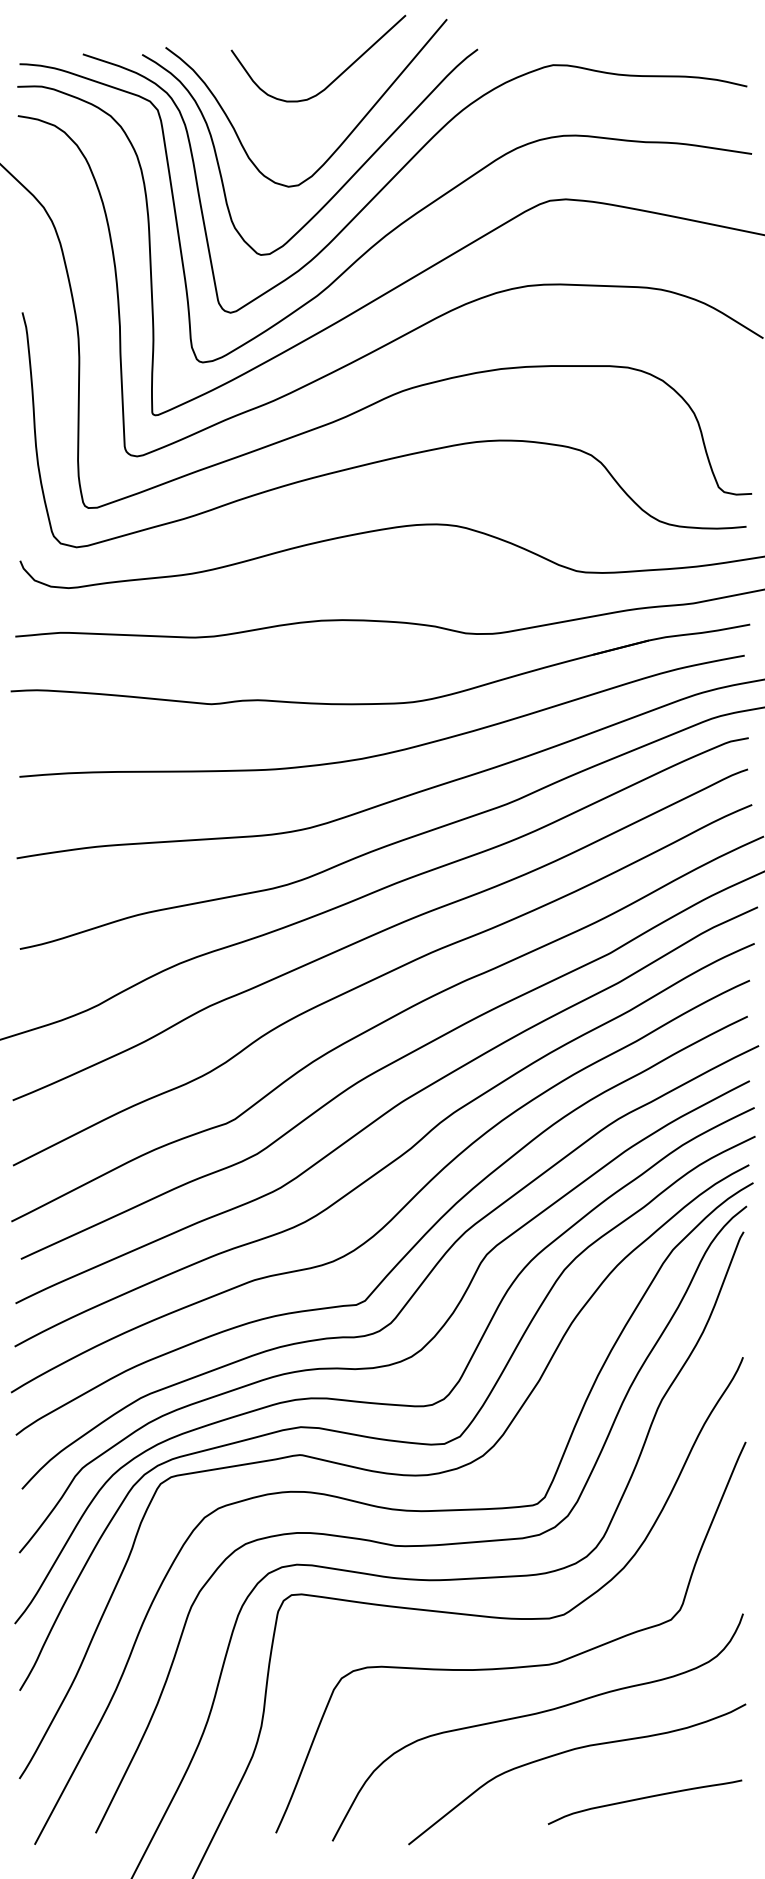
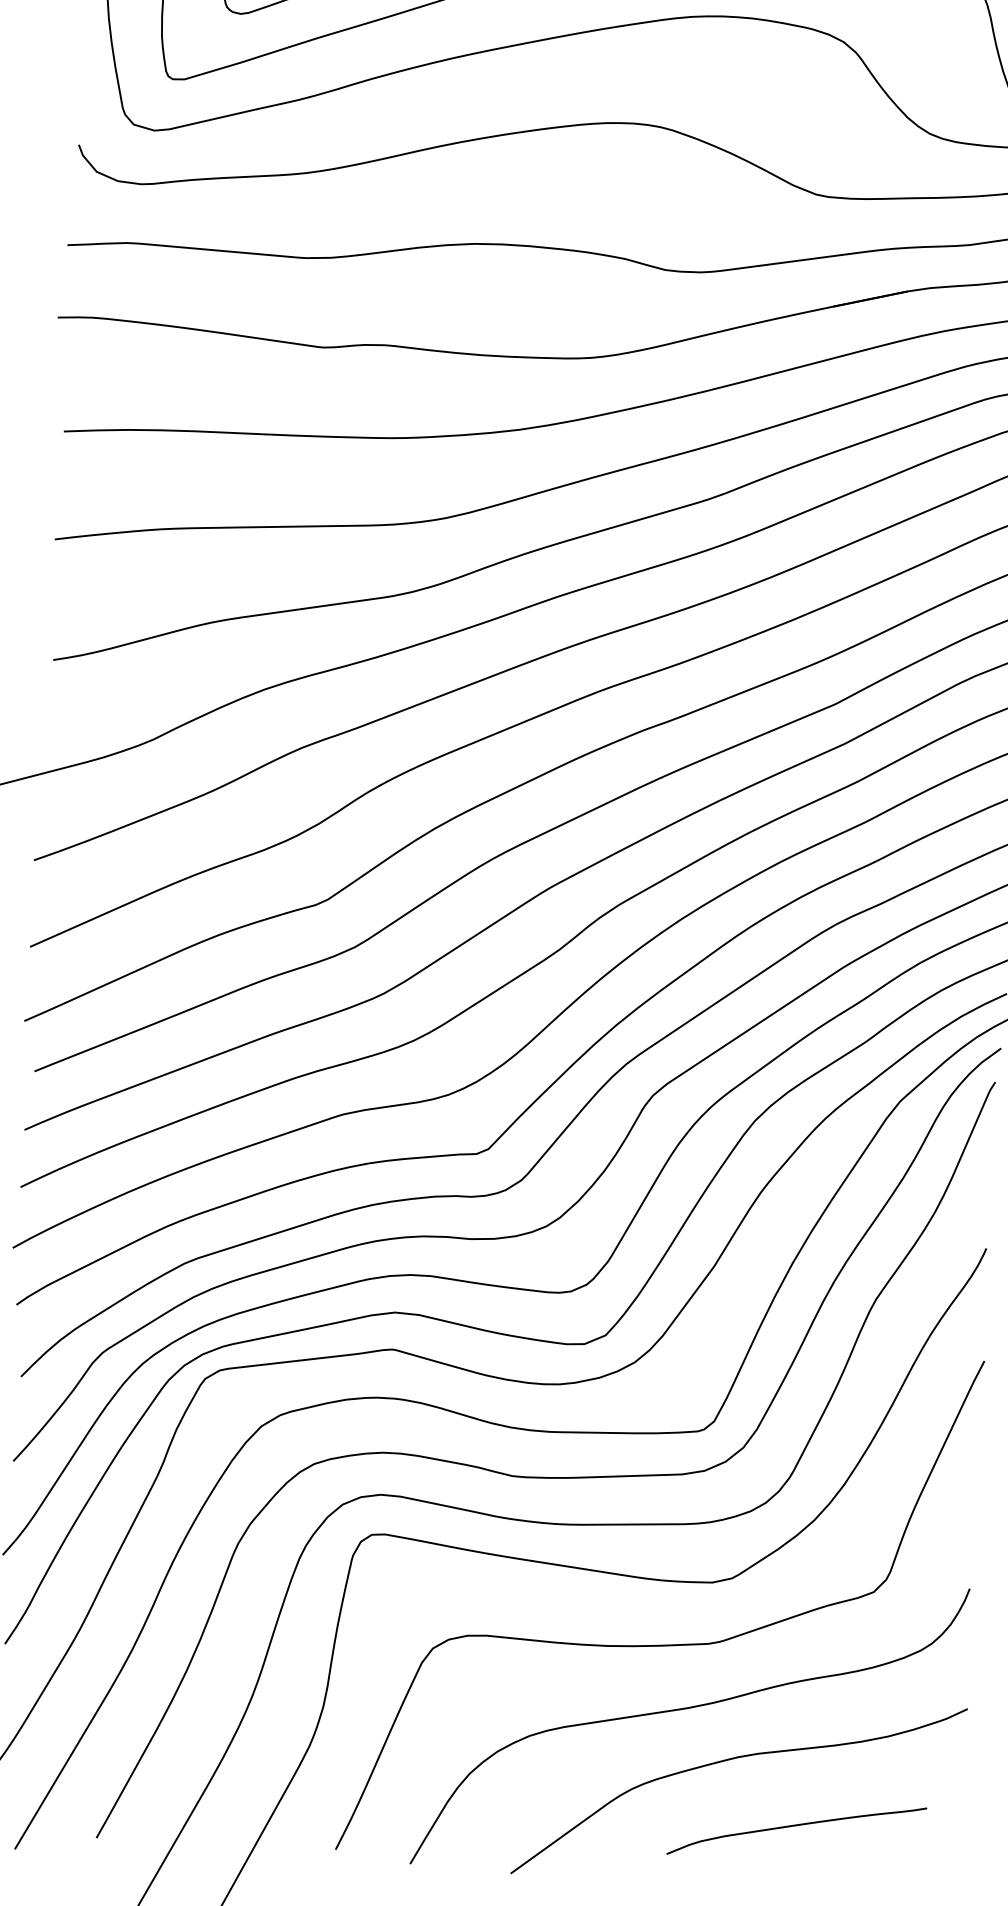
curve: (642, 1799) -> (793, 1827), moved

